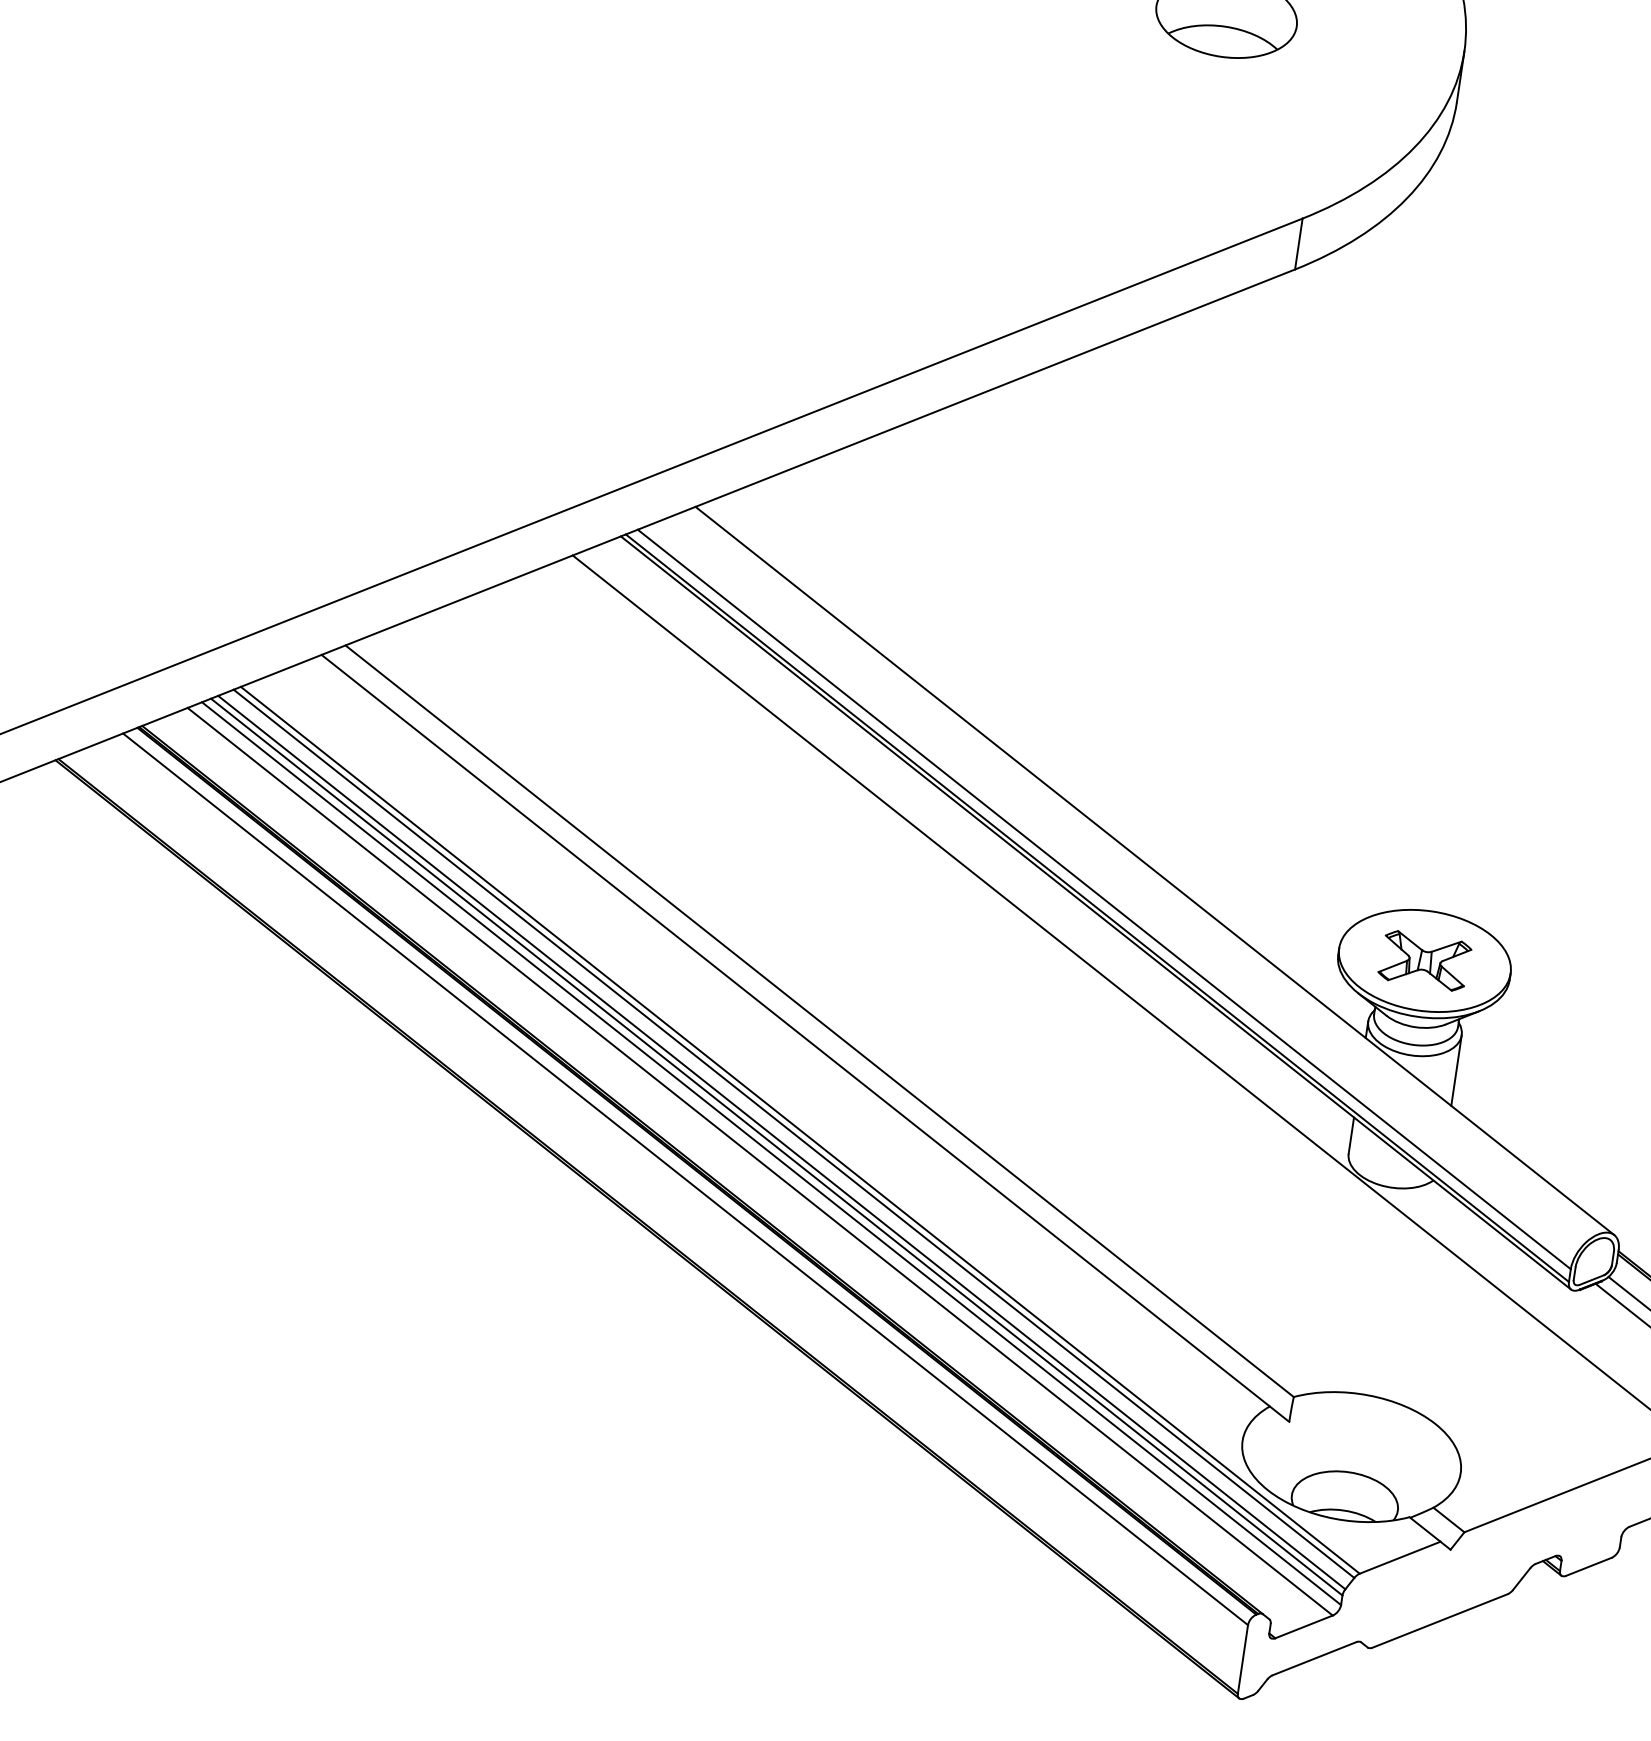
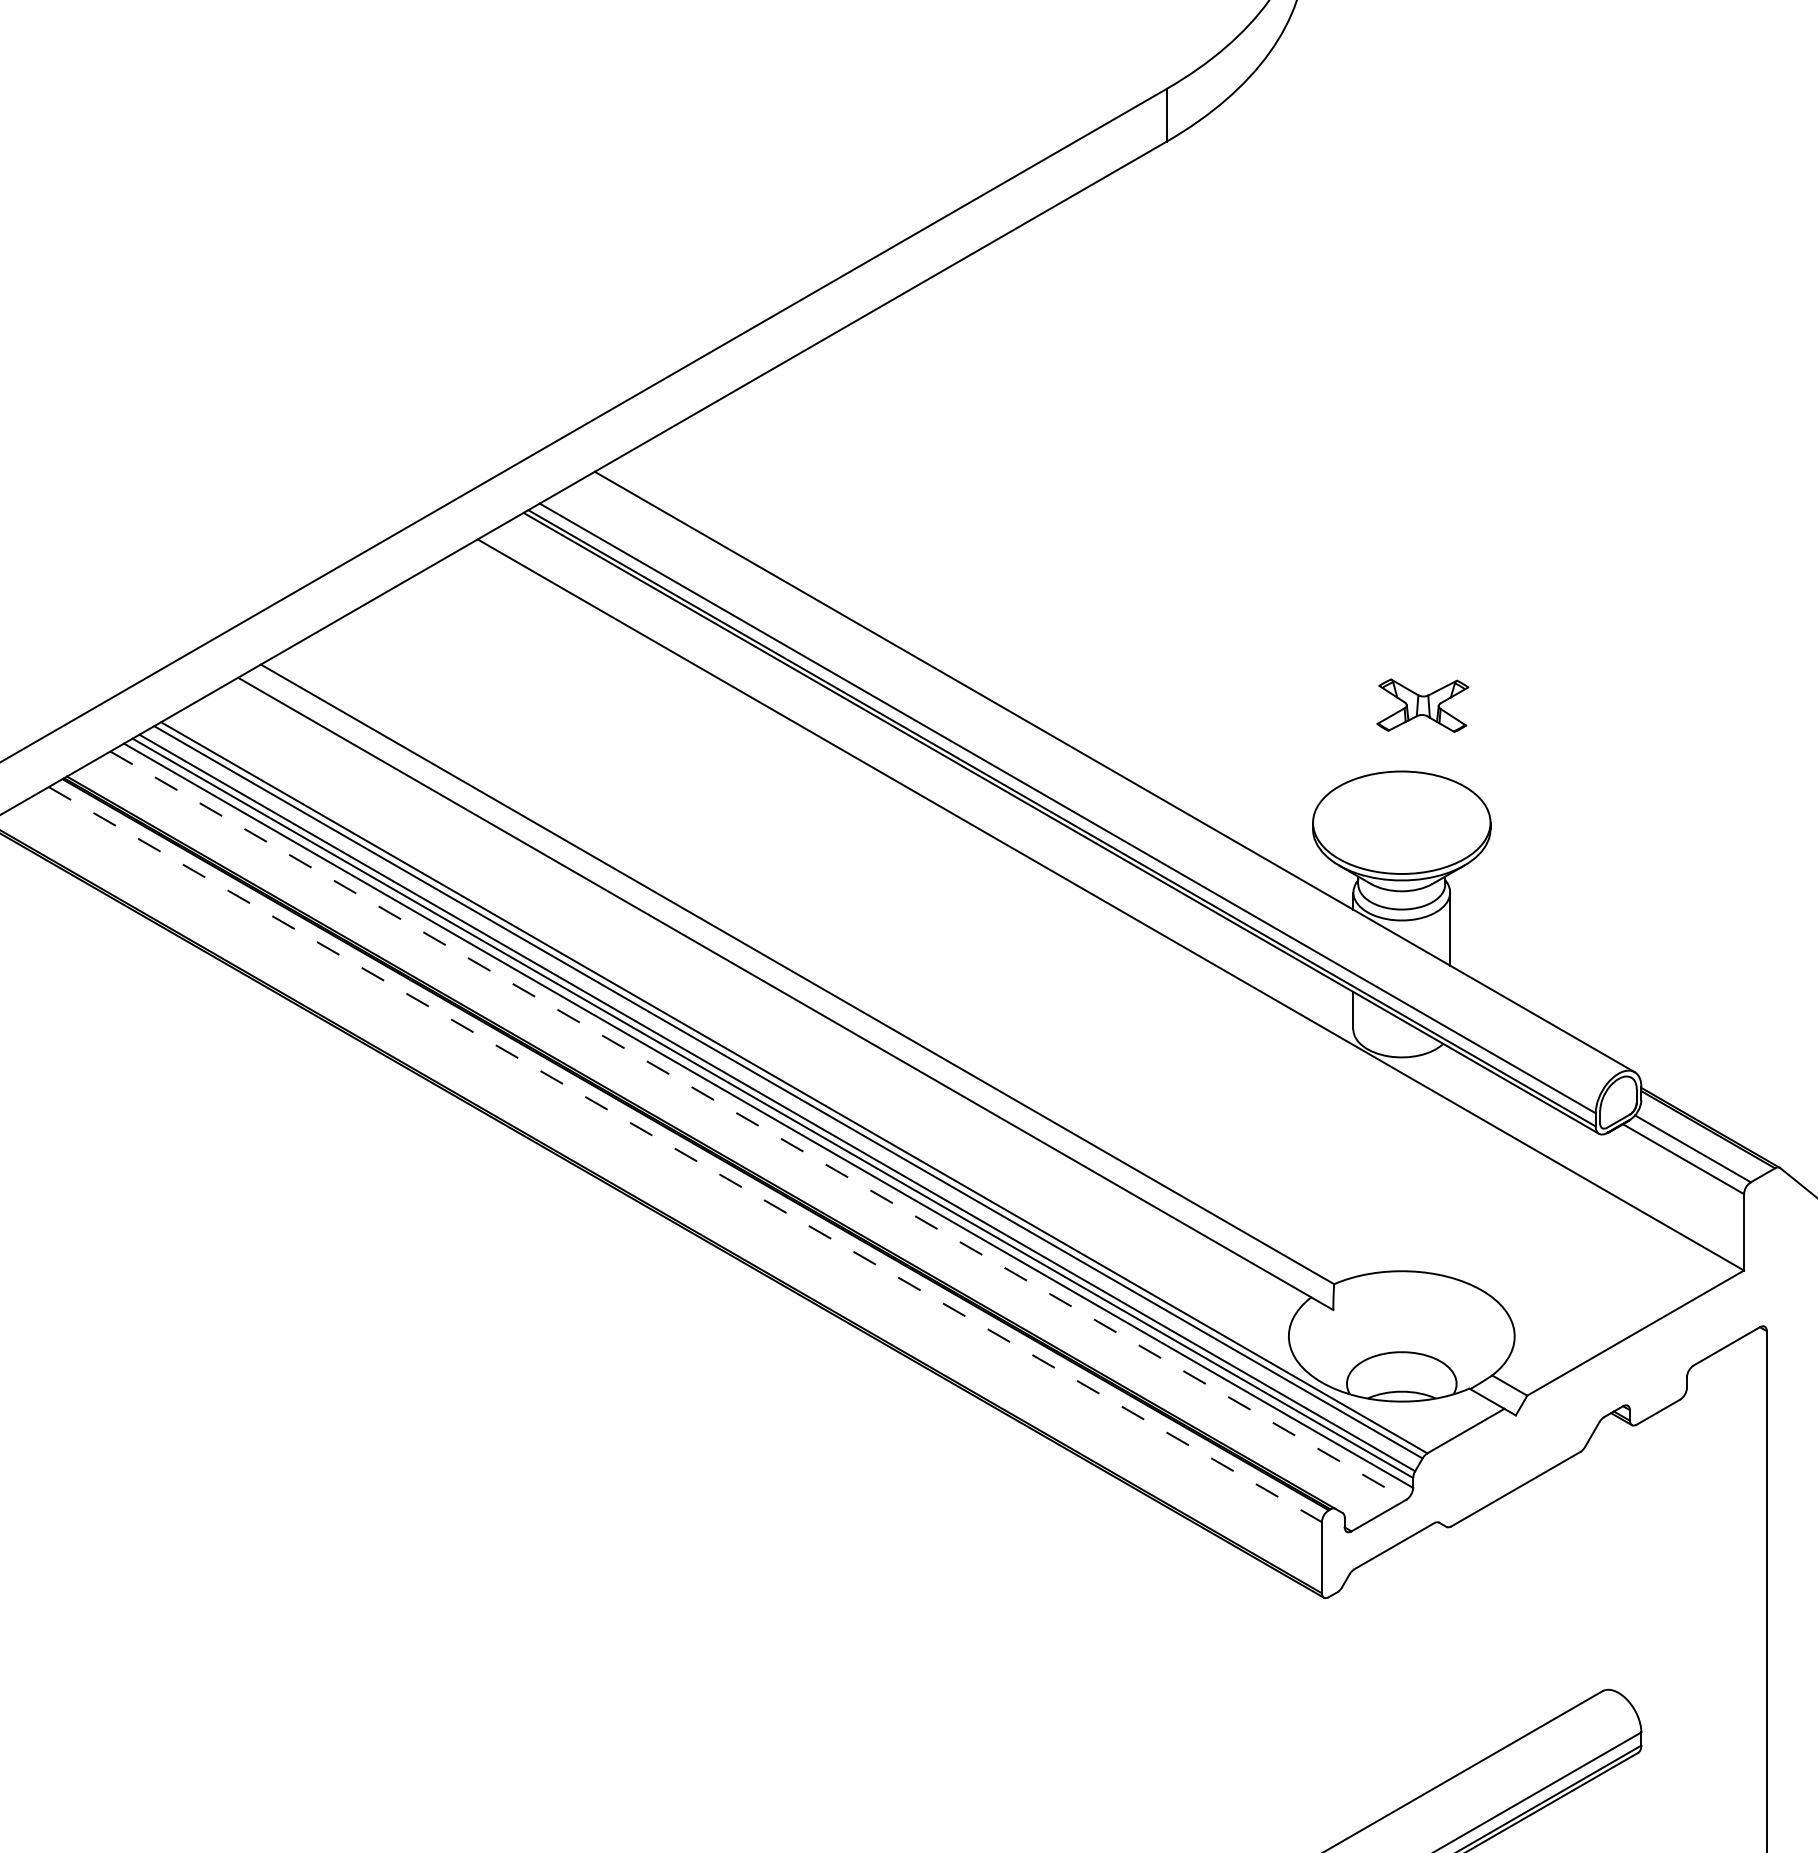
part: (1424, 960) -> (1422, 705), moved
line: (760, 1161) -> (758, 1125), solid -> dashed
line: (685, 1179) -> (685, 1154), solid -> dashed

